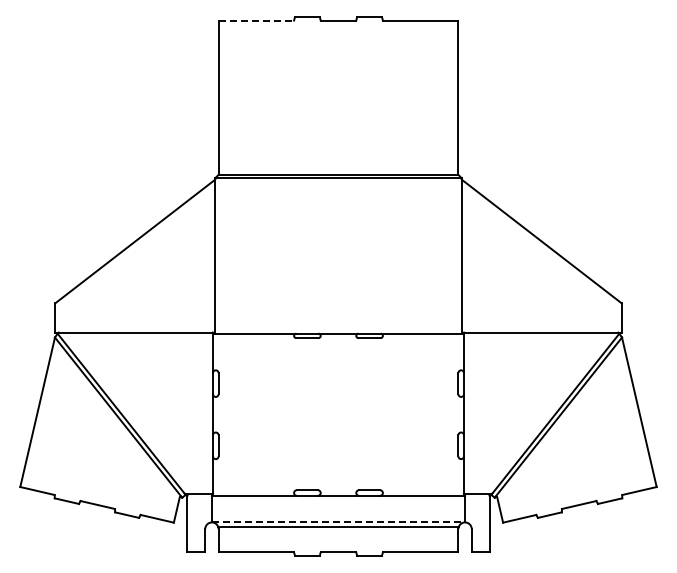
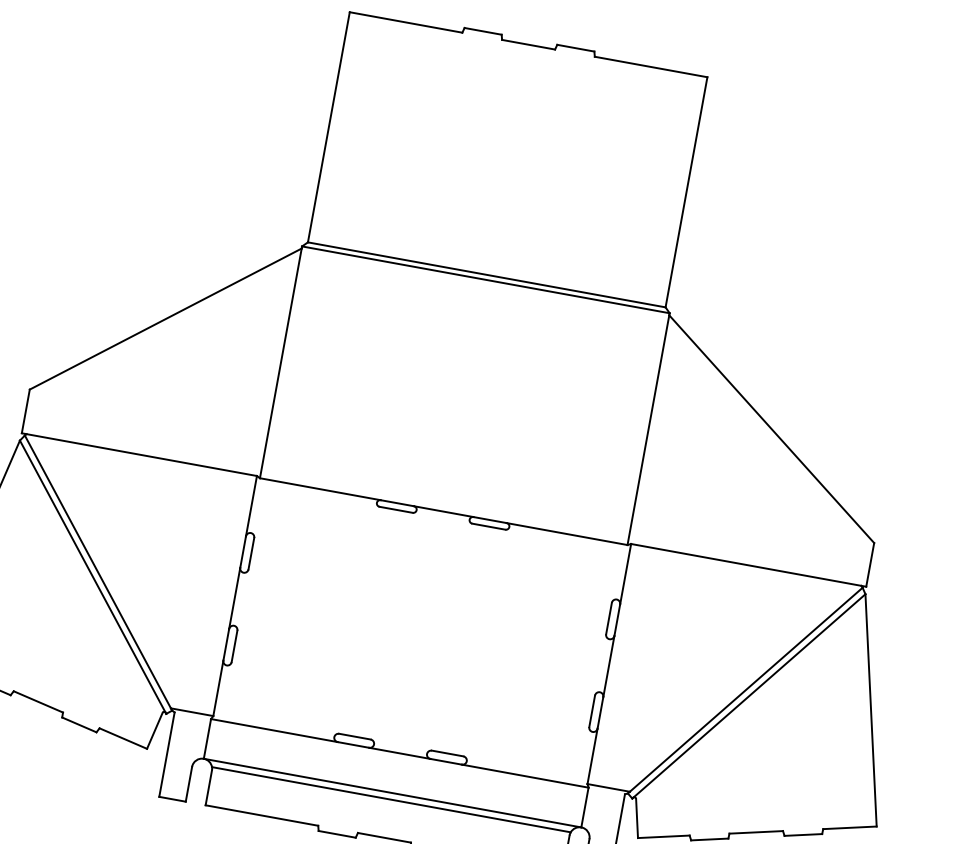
line: (256, 20) -> (406, 22), dashed -> solid
line: (338, 522) -> (392, 793), dashed -> solid

